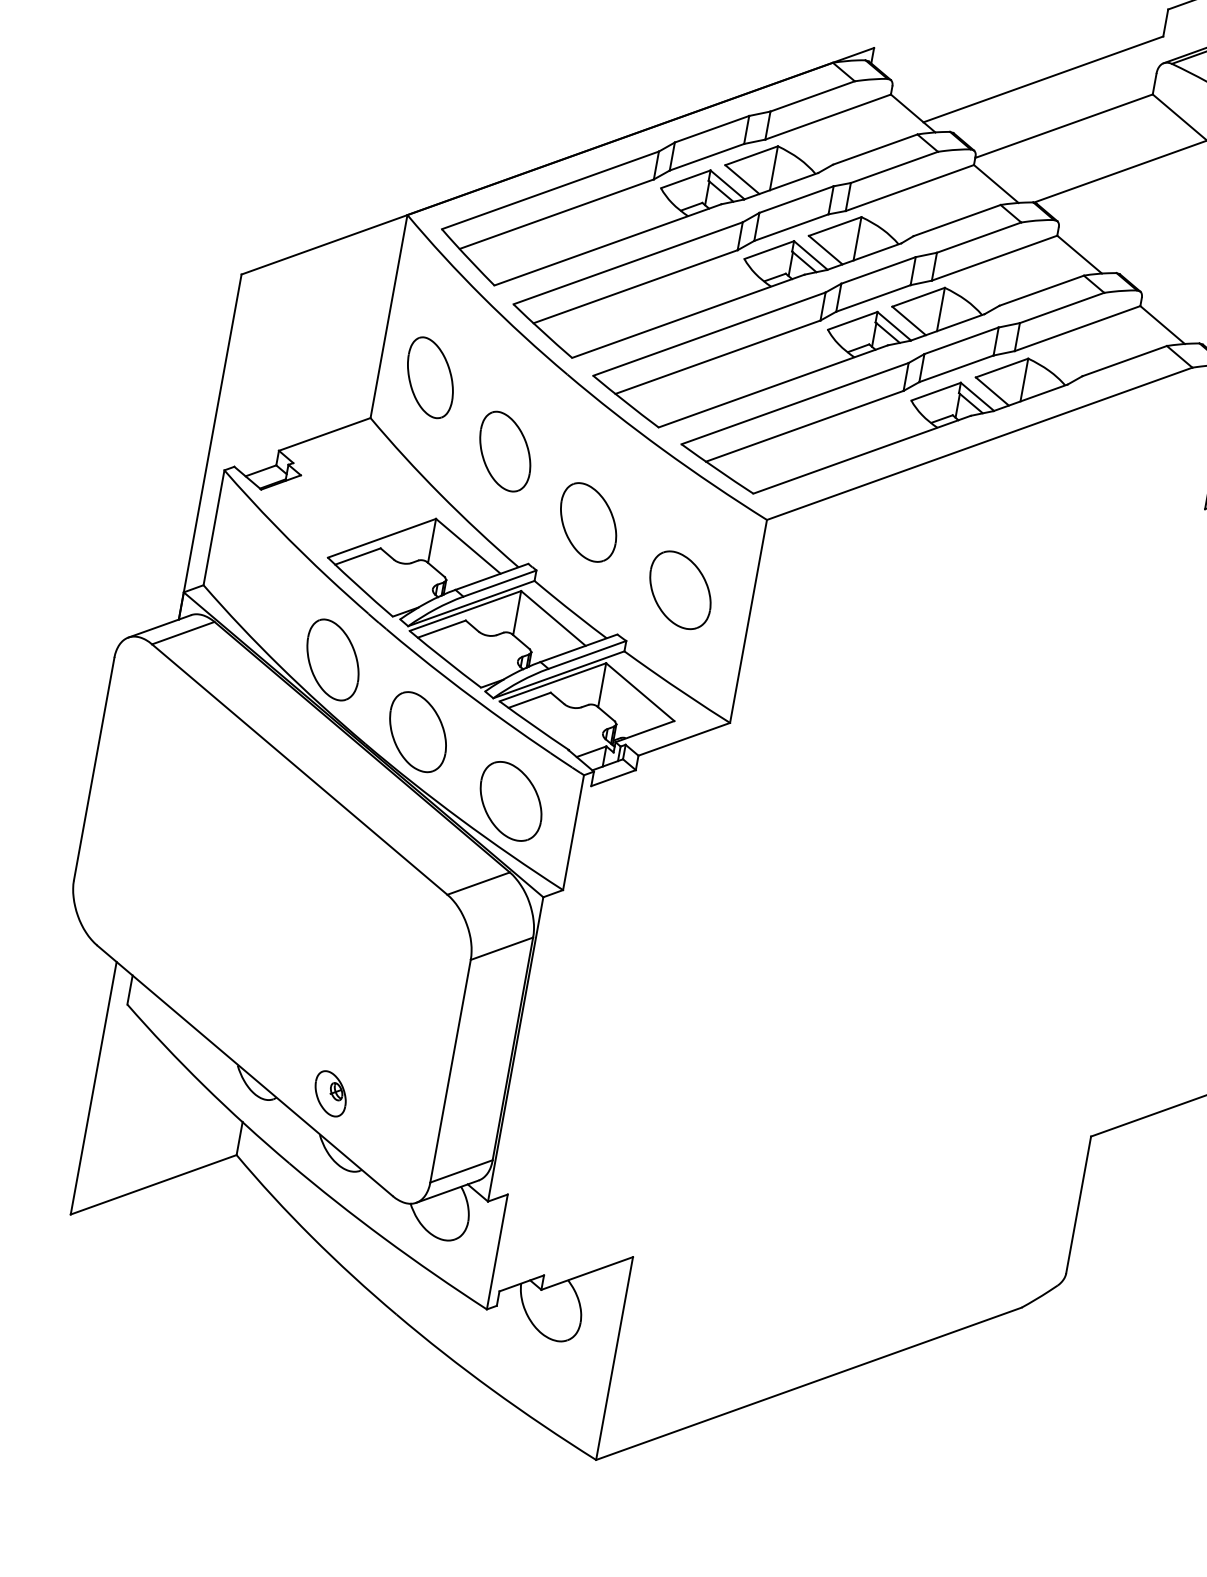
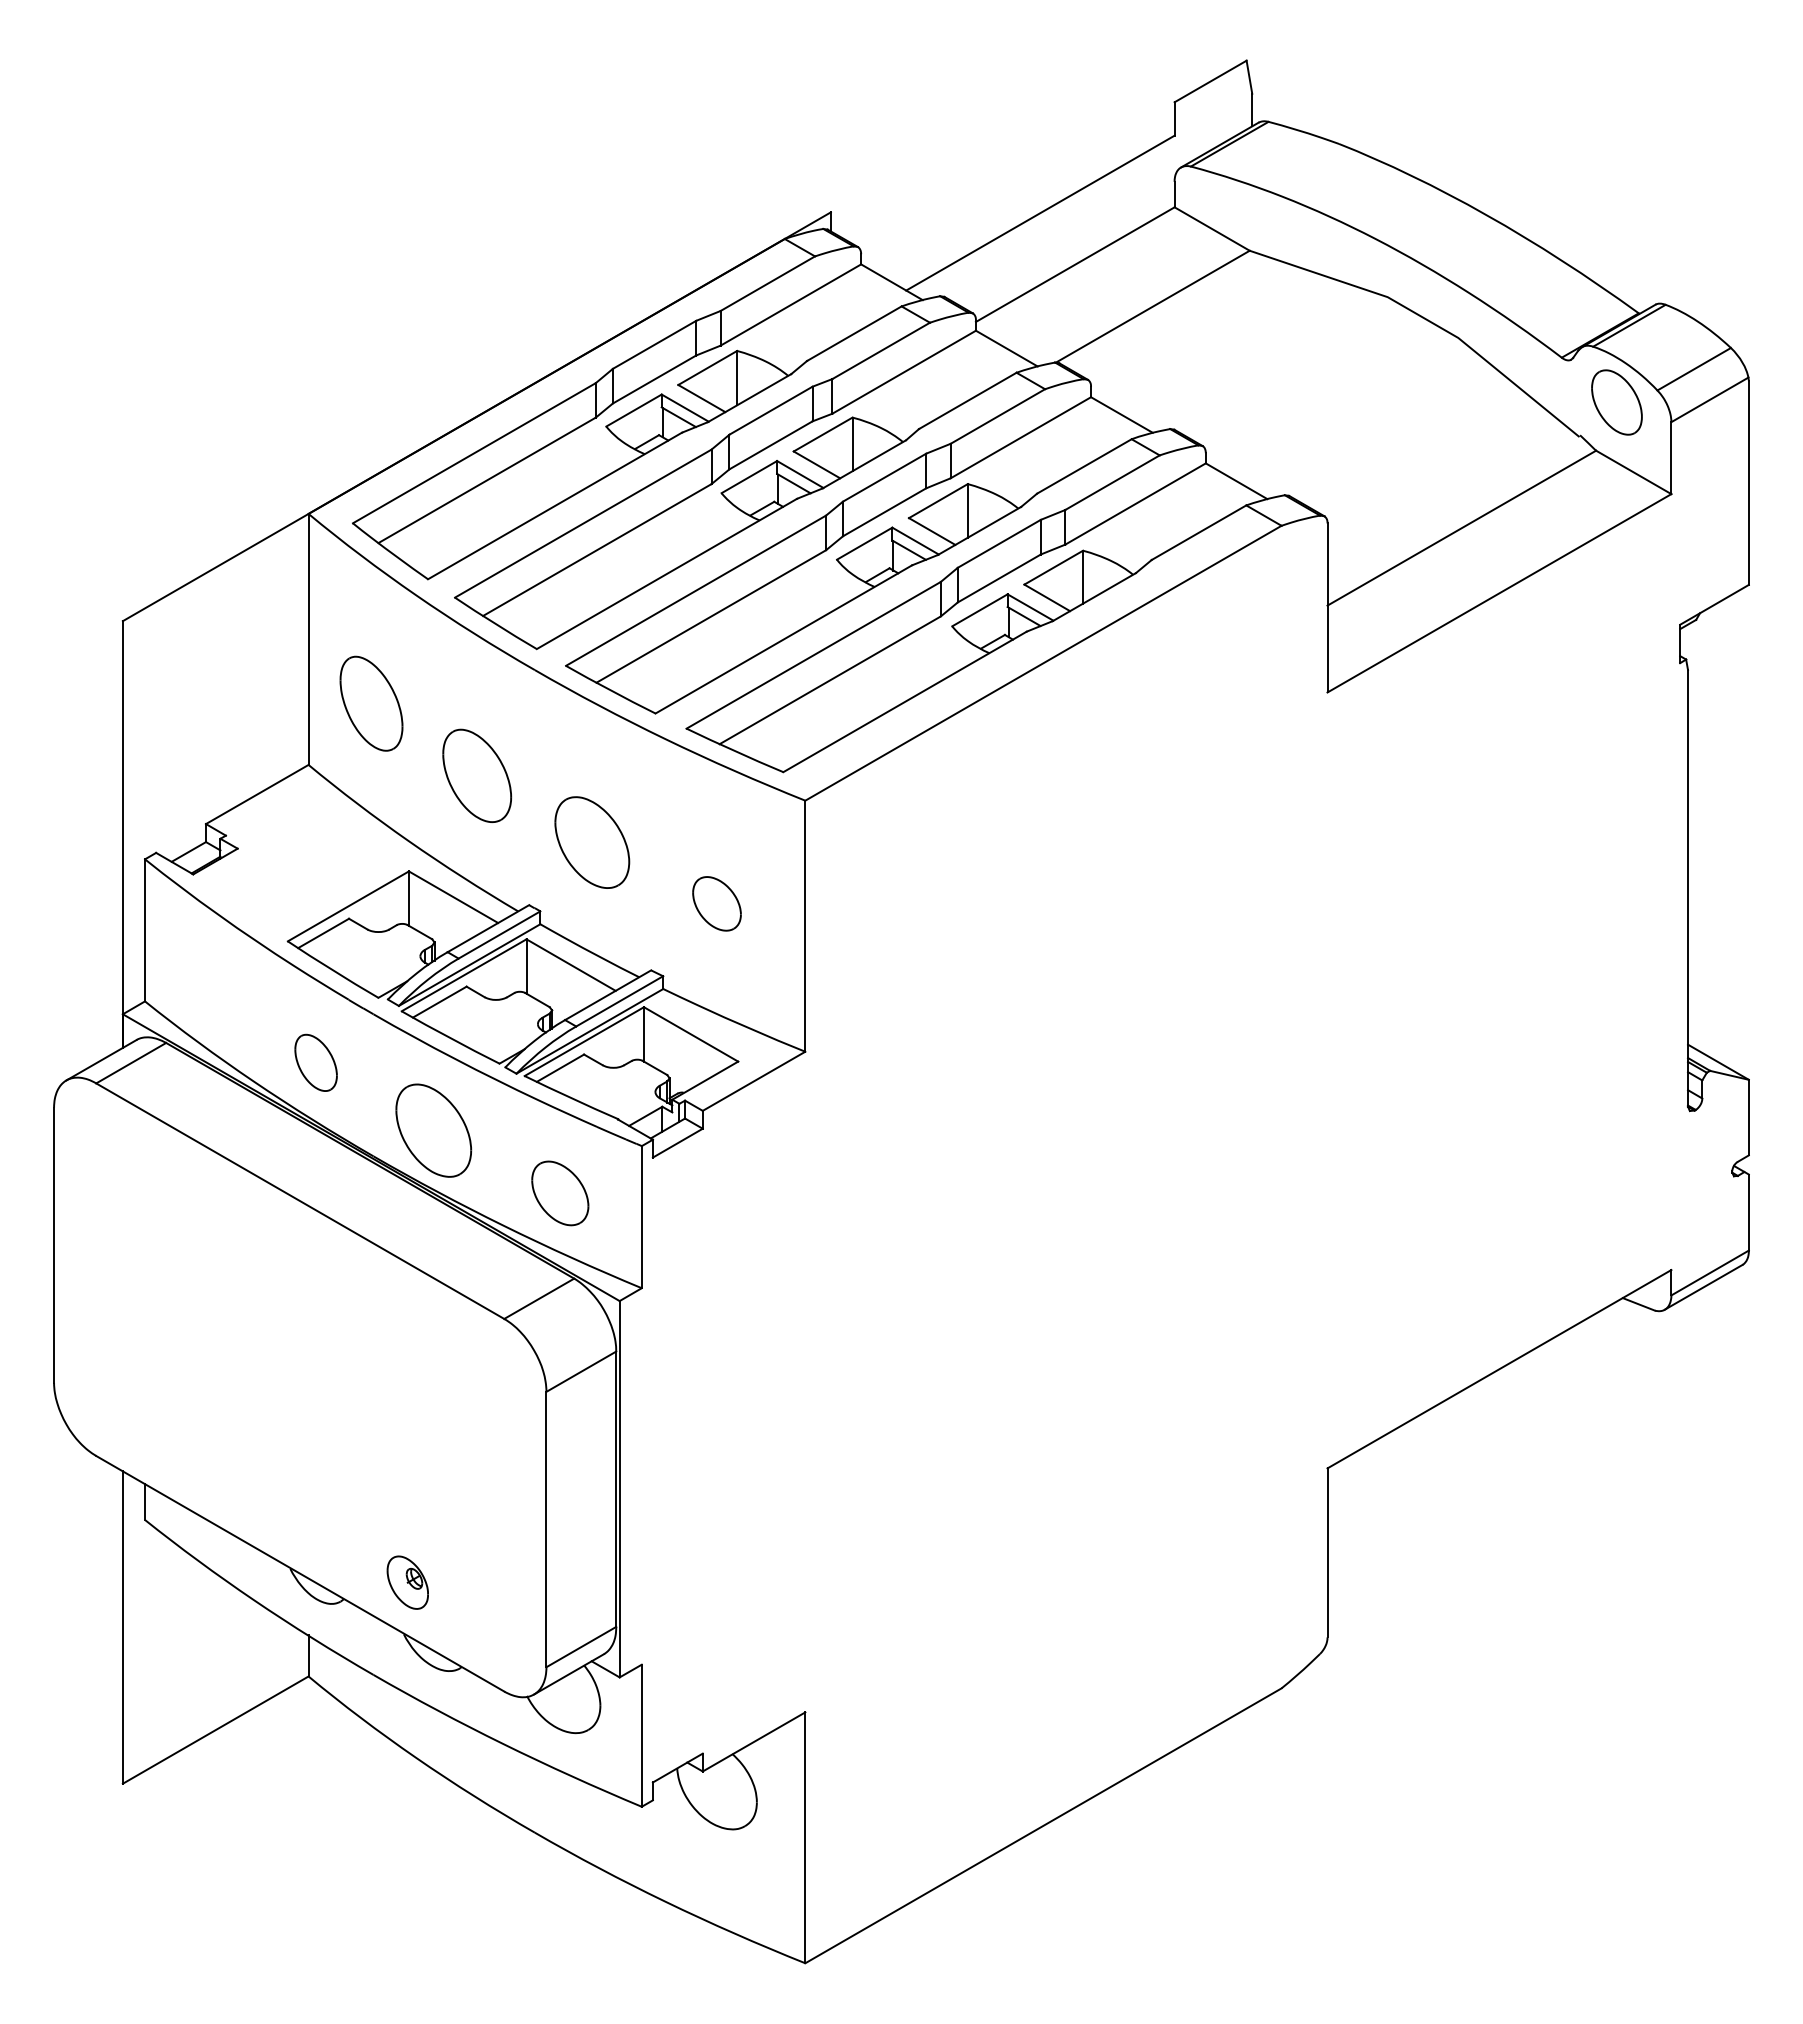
part: (680, 590) -> (716, 903), size x0.6
part: (332, 659) -> (315, 1062), size x0.6
part: (511, 801) -> (560, 1193), size x0.7

